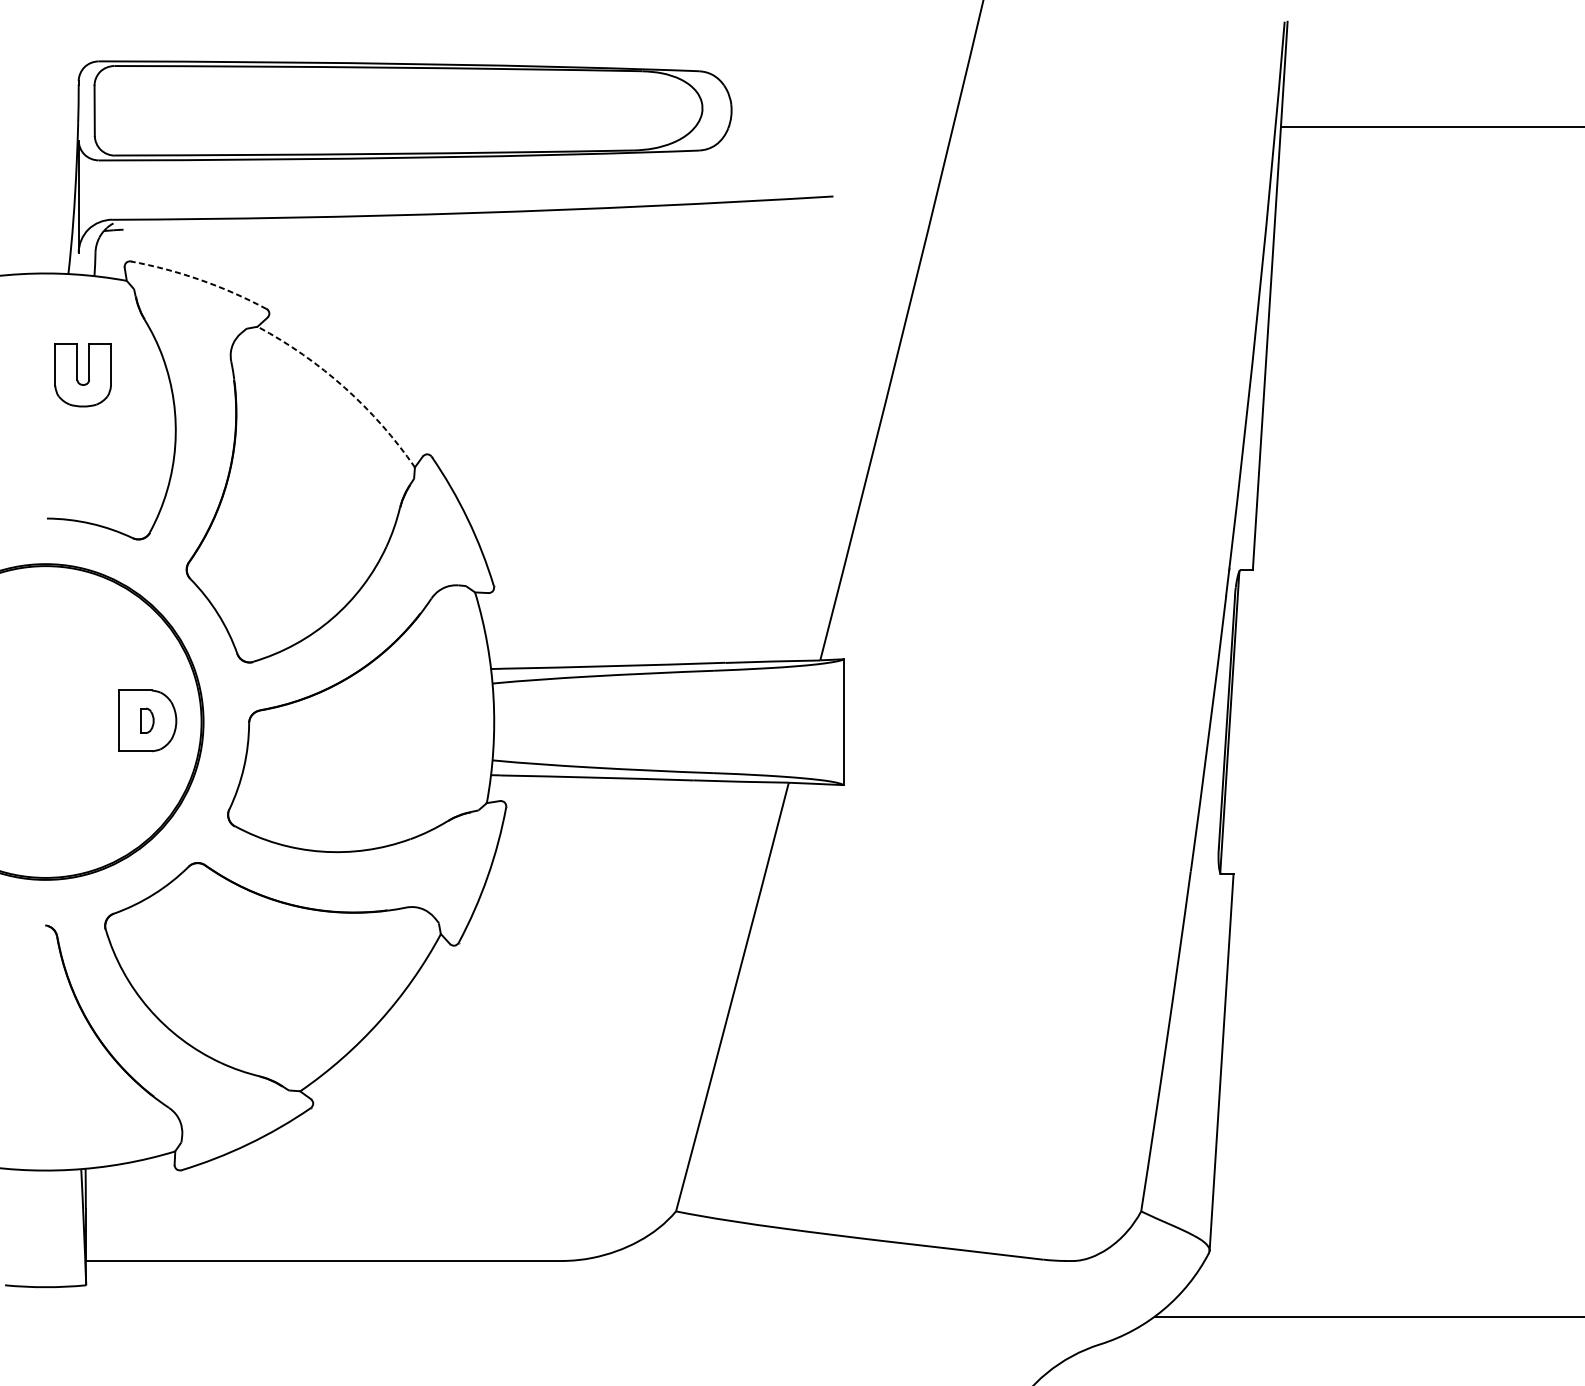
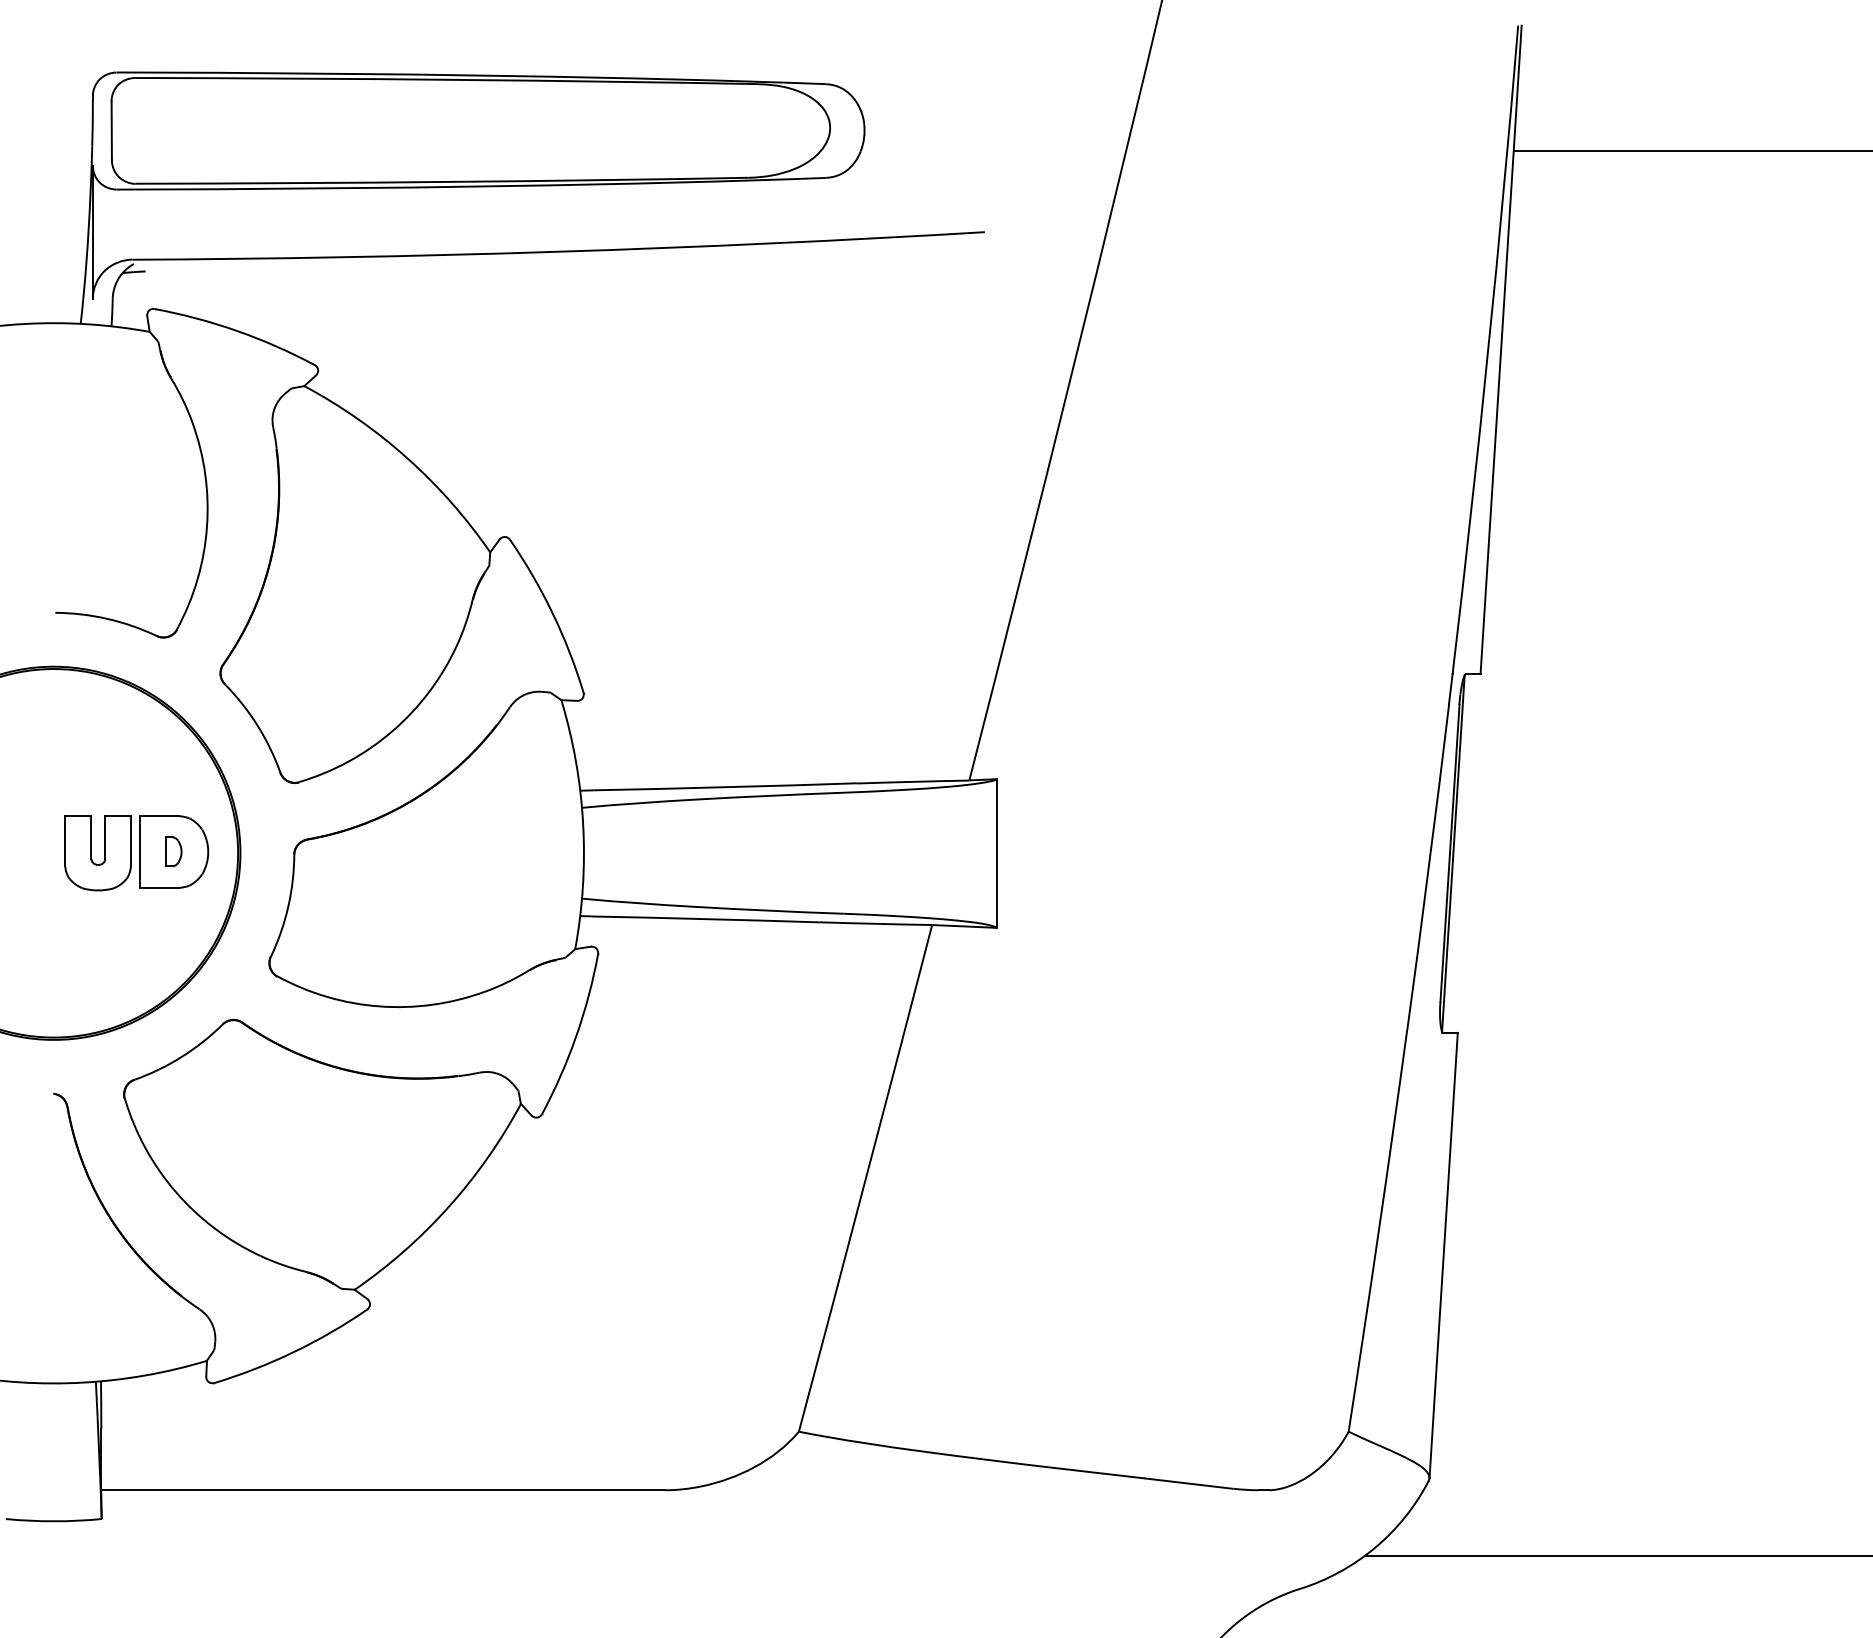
arc: (200, 279) -> (236, 330), dashed -> solid
part: (82, 375) -> (97, 853), moved
arc: (344, 387) -> (407, 458), dashed -> solid

